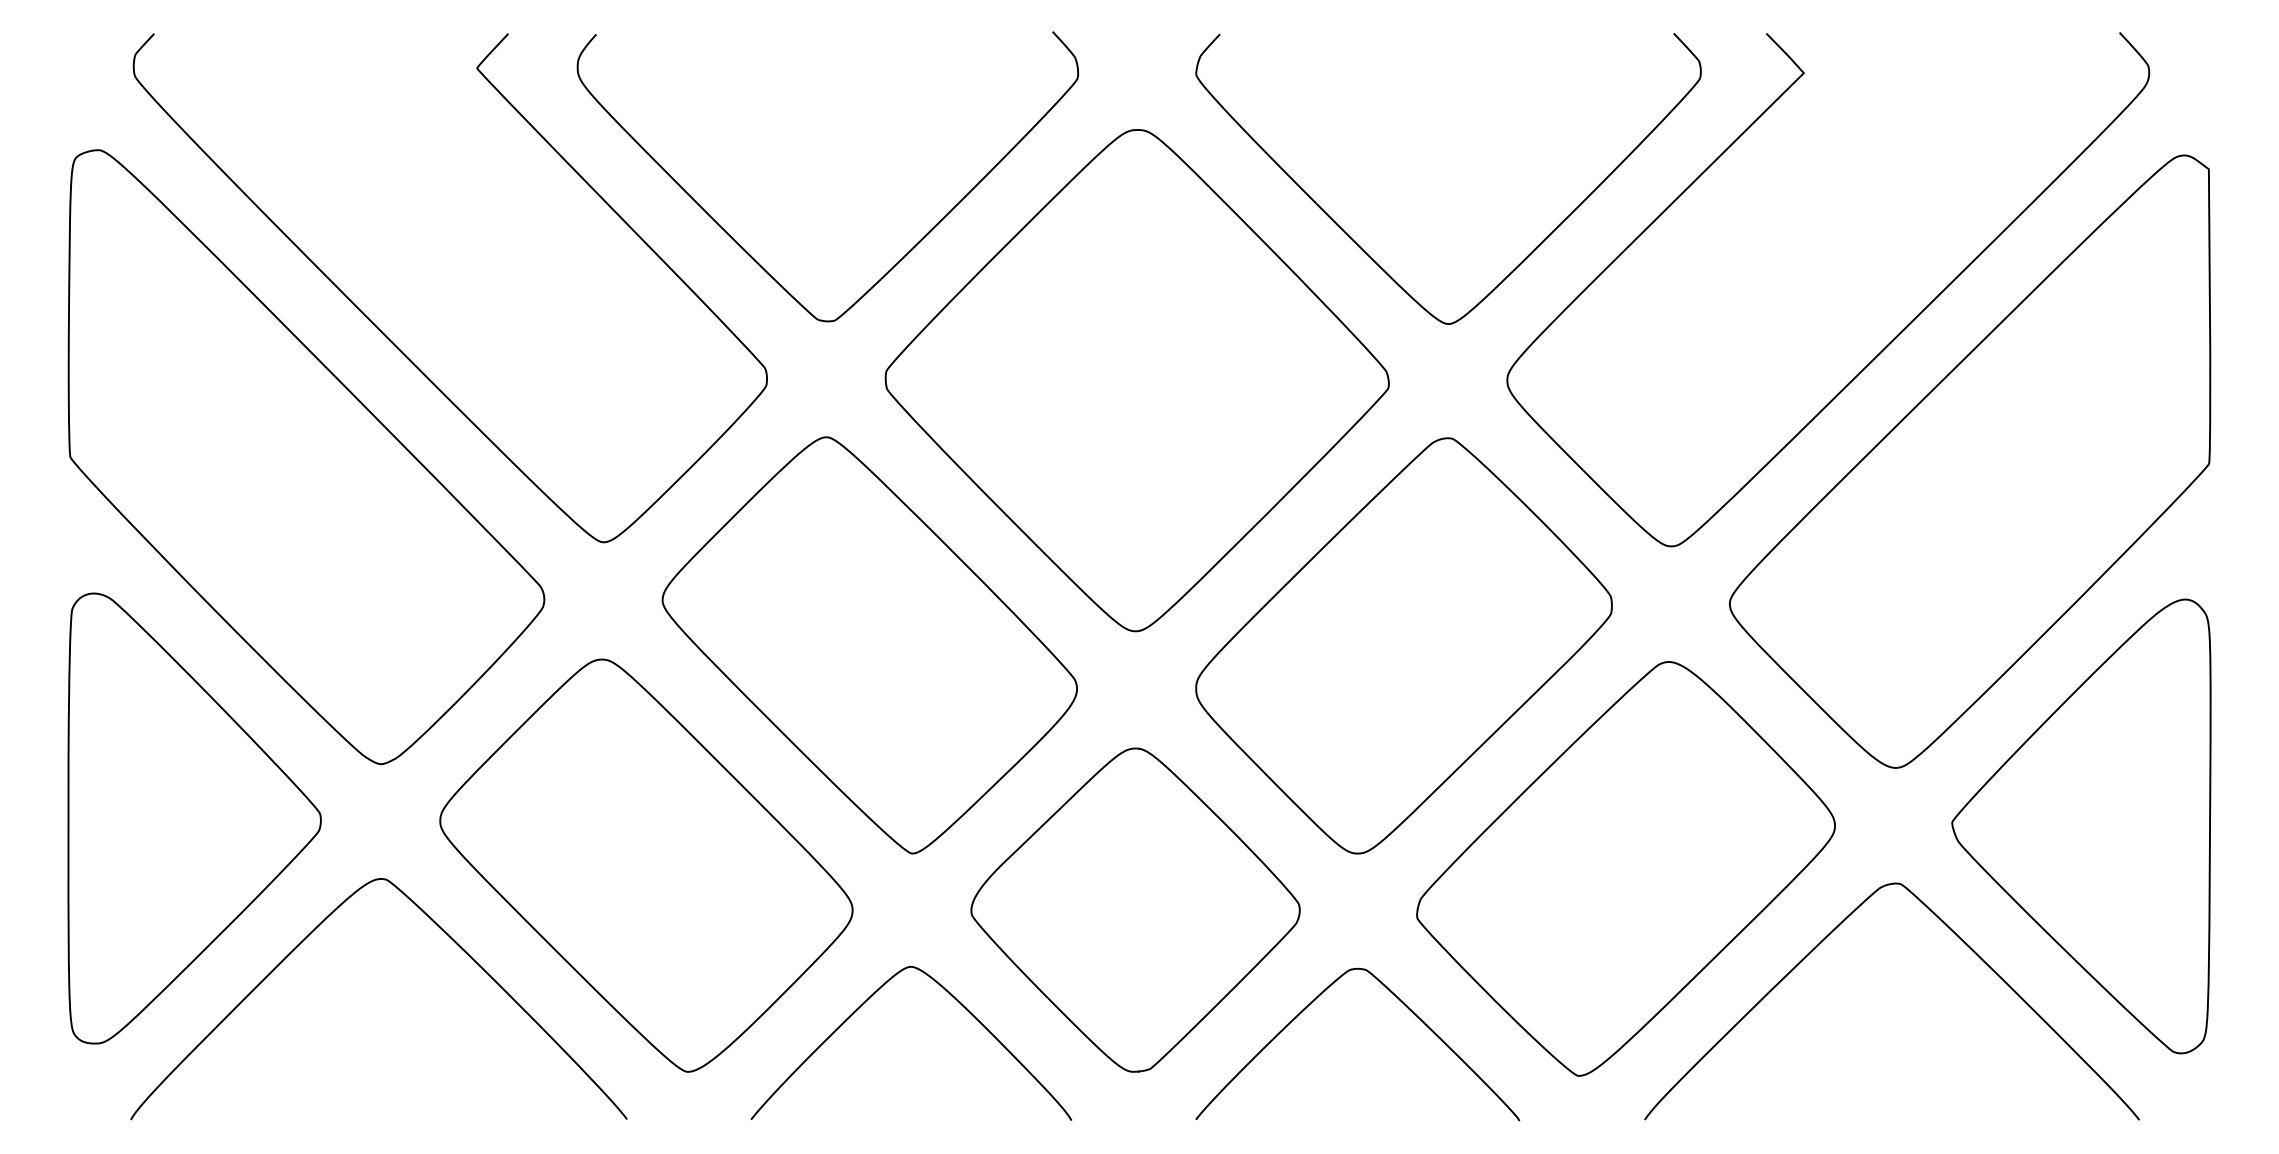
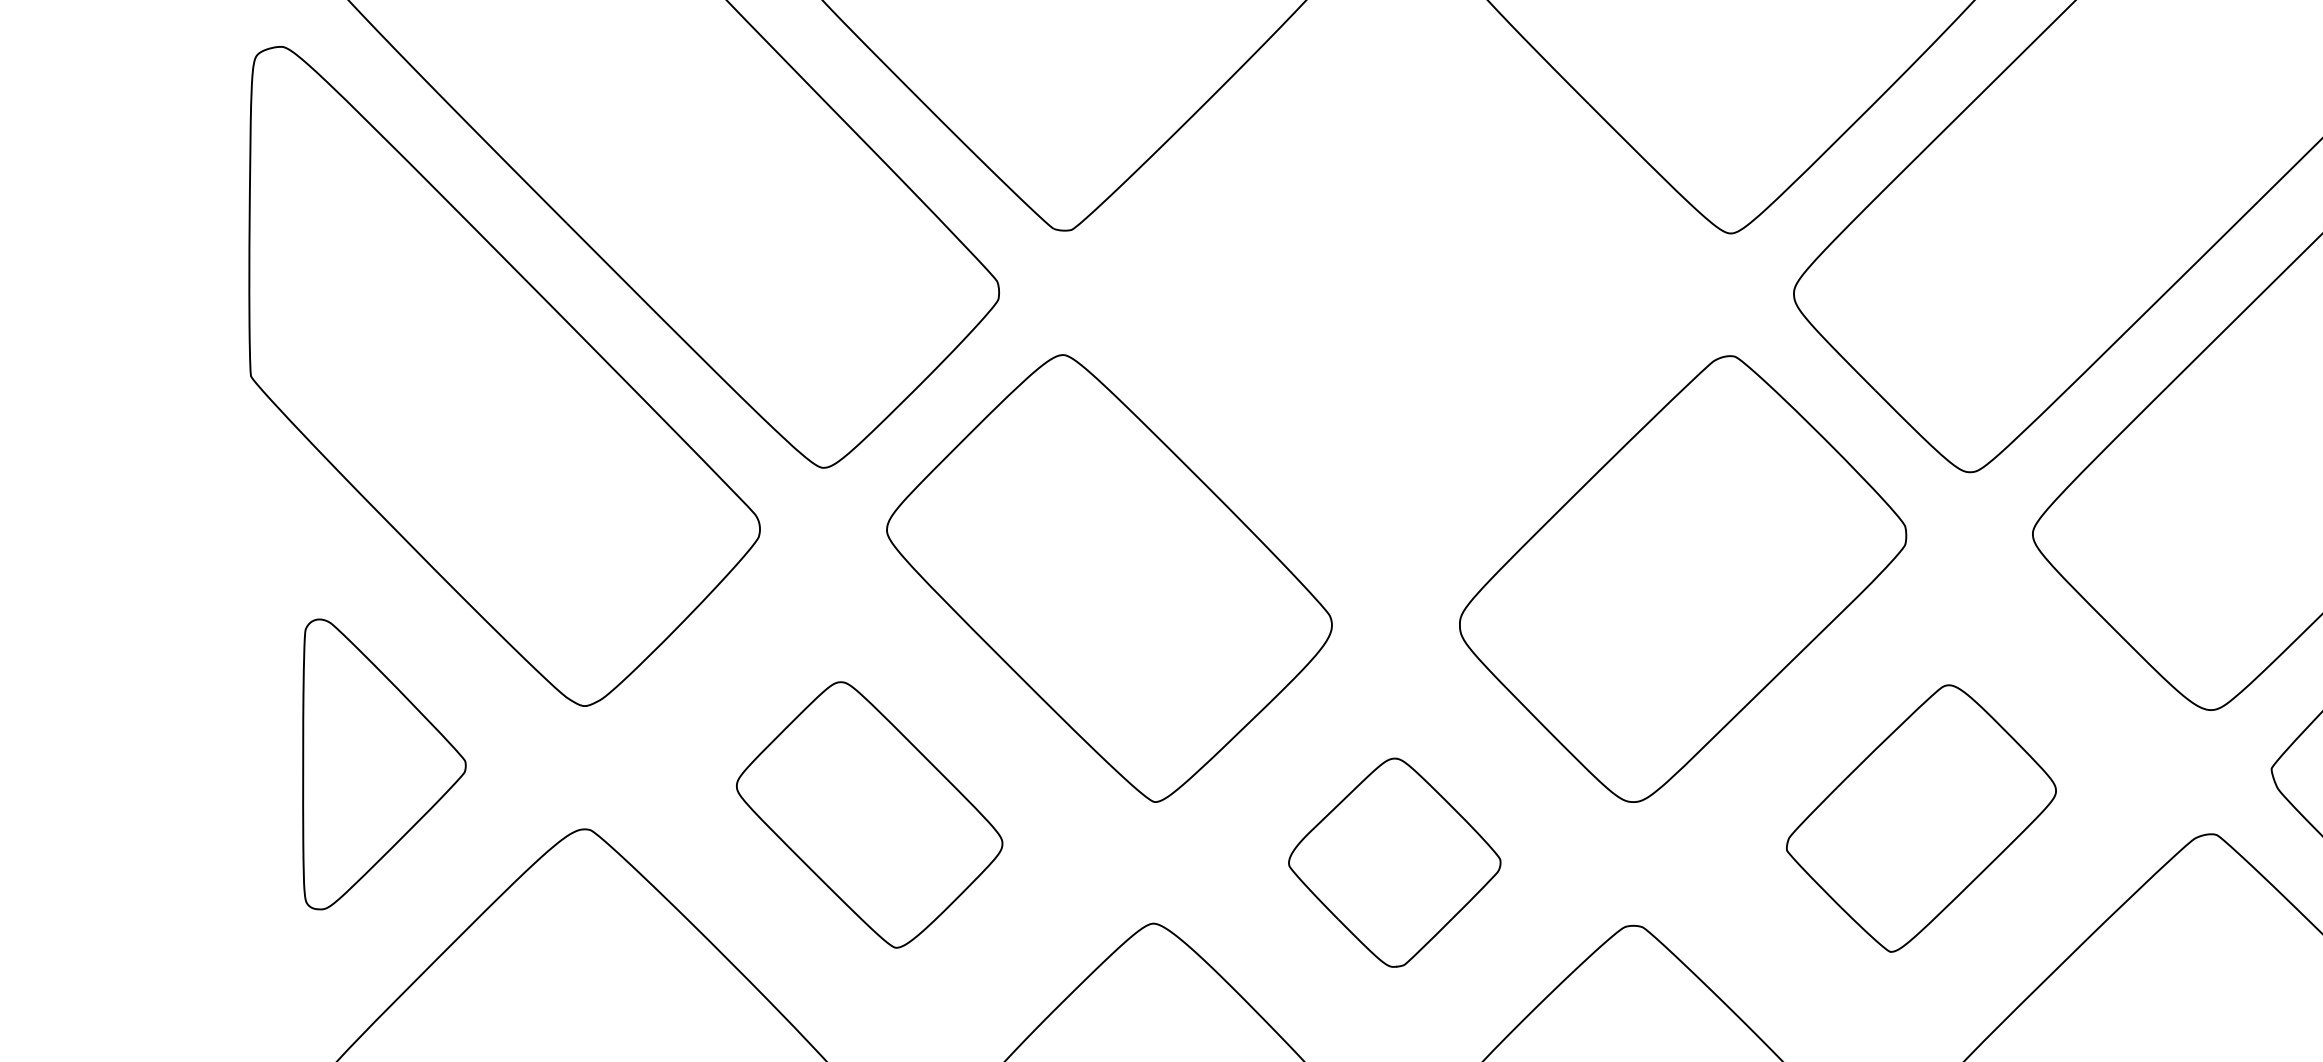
part: (1136, 380) -> (1395, 294), removed
part: (194, 818) -> (384, 764), size x0.6
part: (646, 865) -> (869, 814), size x0.6
part: (1625, 868) -> (1920, 818), size x0.6
part: (1135, 909) -> (1394, 862), size x0.6

